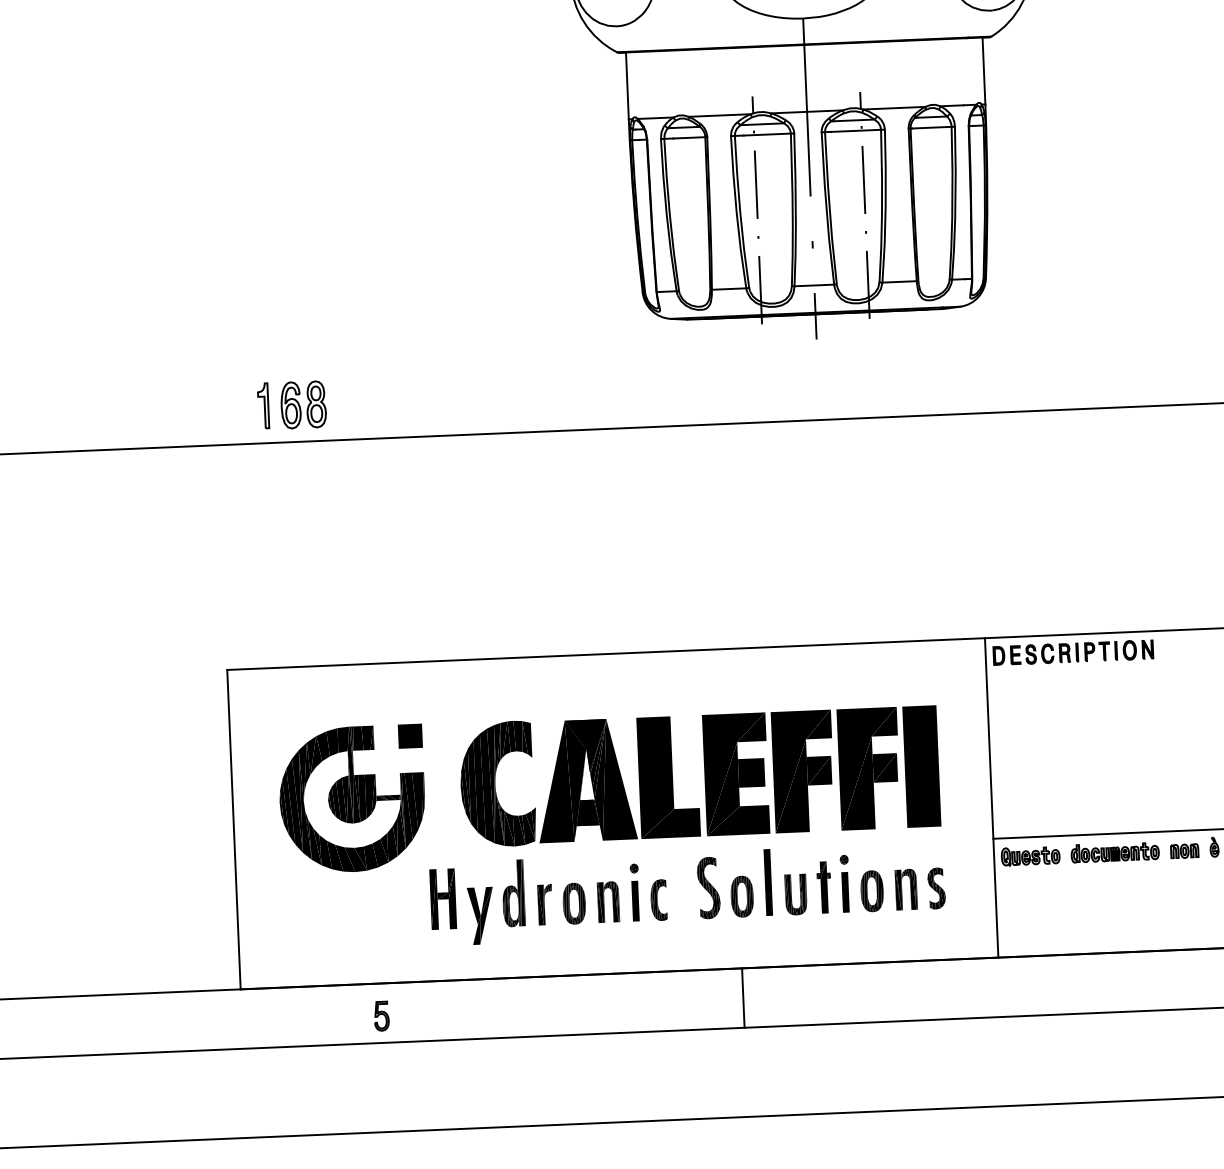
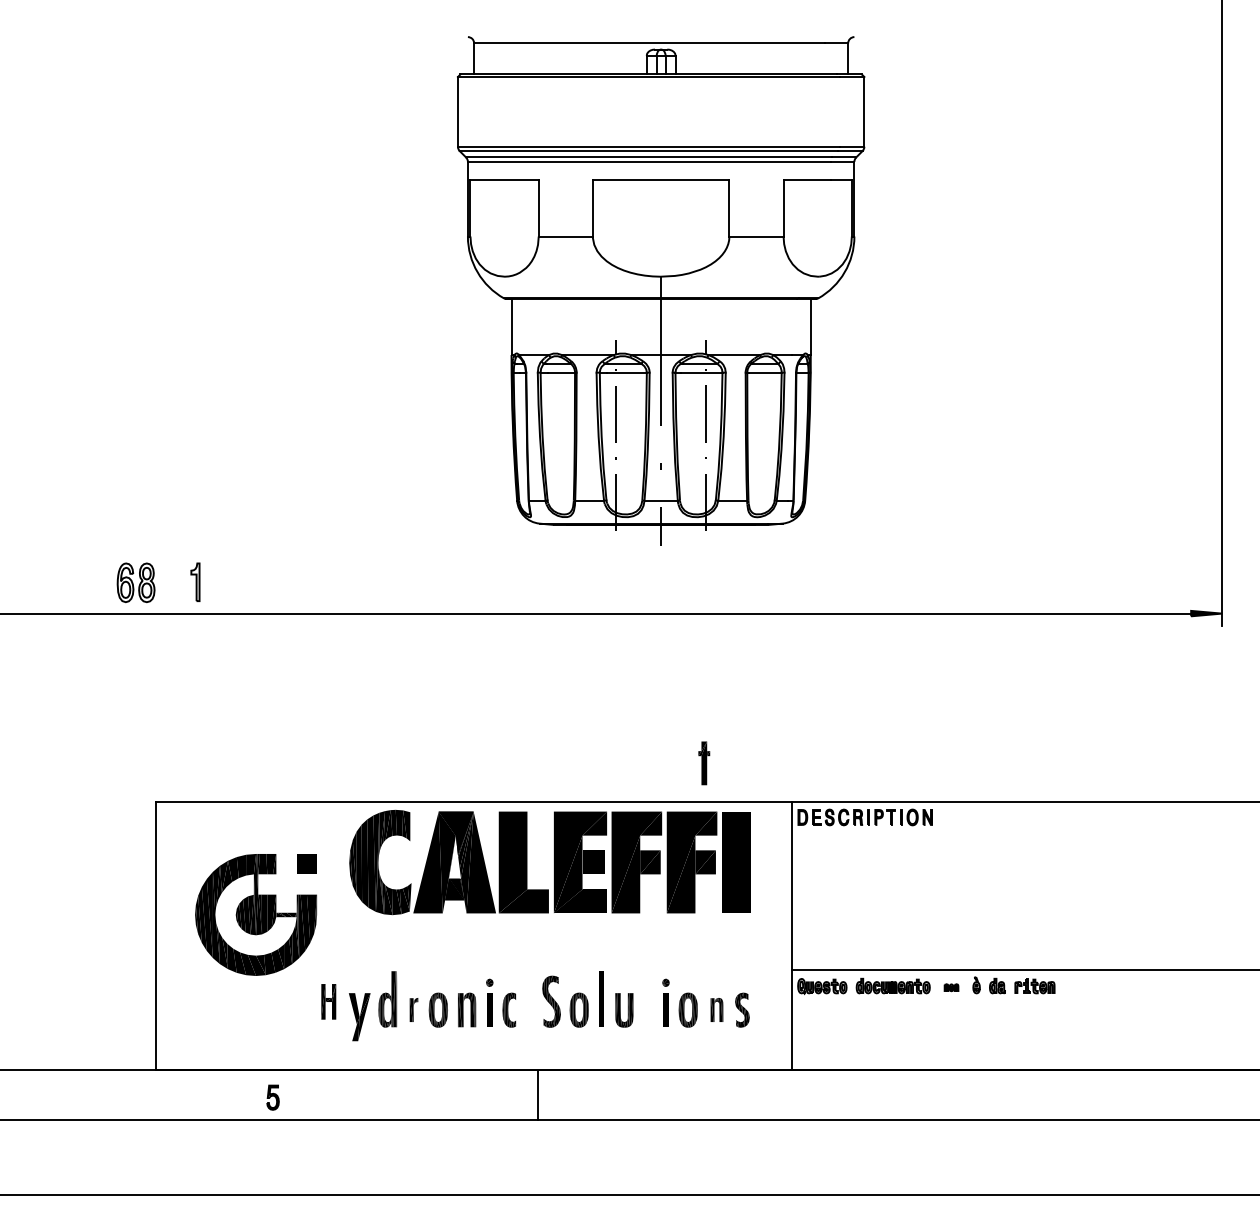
part: (302, 404) -> (135, 582), moved
part: (699, 775) -> (549, 862), moved
part: (1184, 851) -> (951, 987), size x0.6
part: (824, 887) -> (704, 763), moved
part: (905, 889) -> (716, 1009), size x0.7
part: (442, 898) -> (328, 1001), size x0.7
part: (544, 904) -> (413, 1009), size x0.7
line: (743, 998) -> (537, 1095), moved

